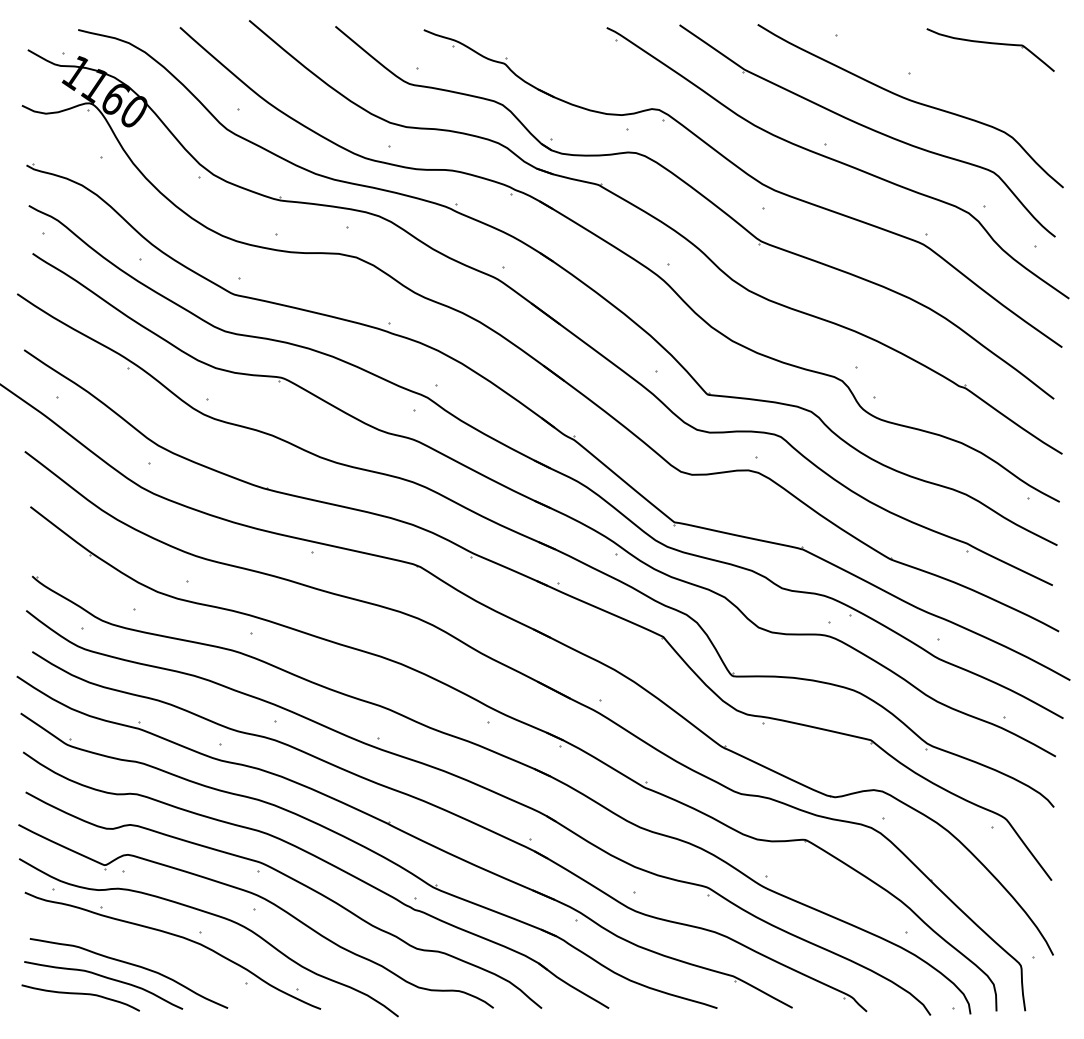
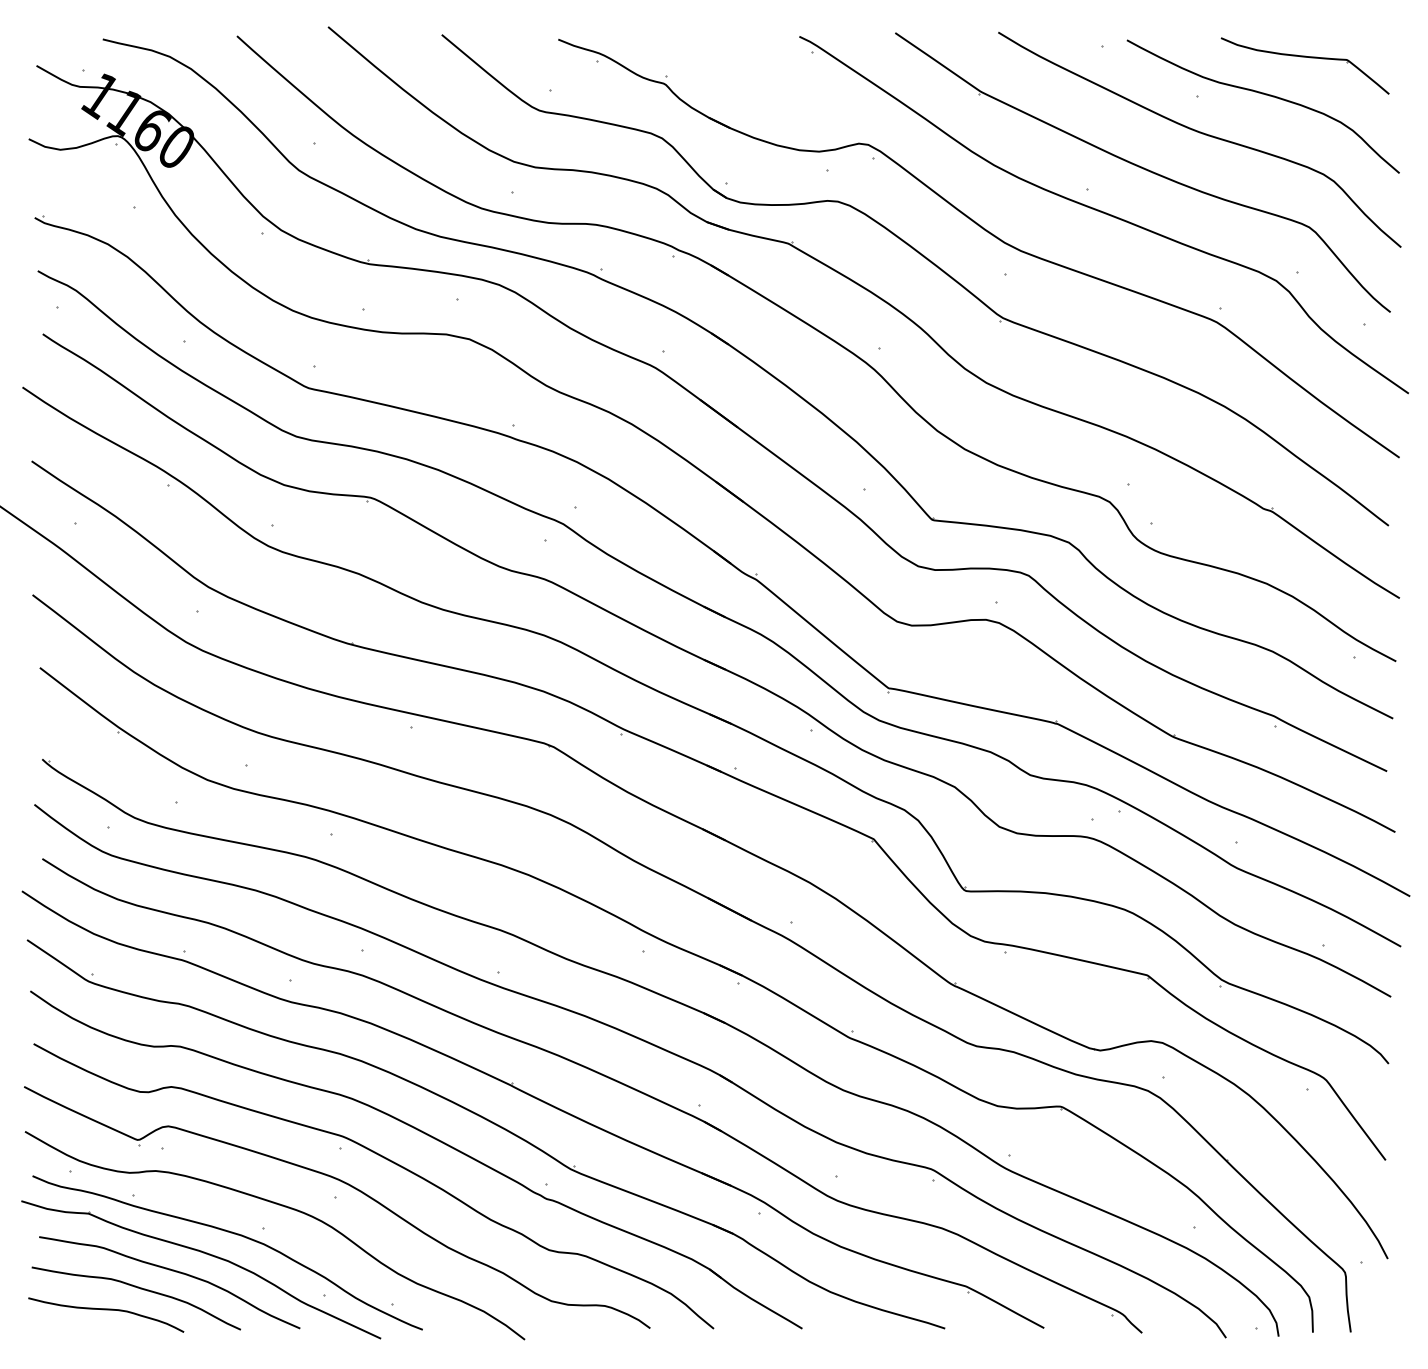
curve: (960, 72) -> (1265, 95), added
part: (158, 952) -> (208, 1255), added

